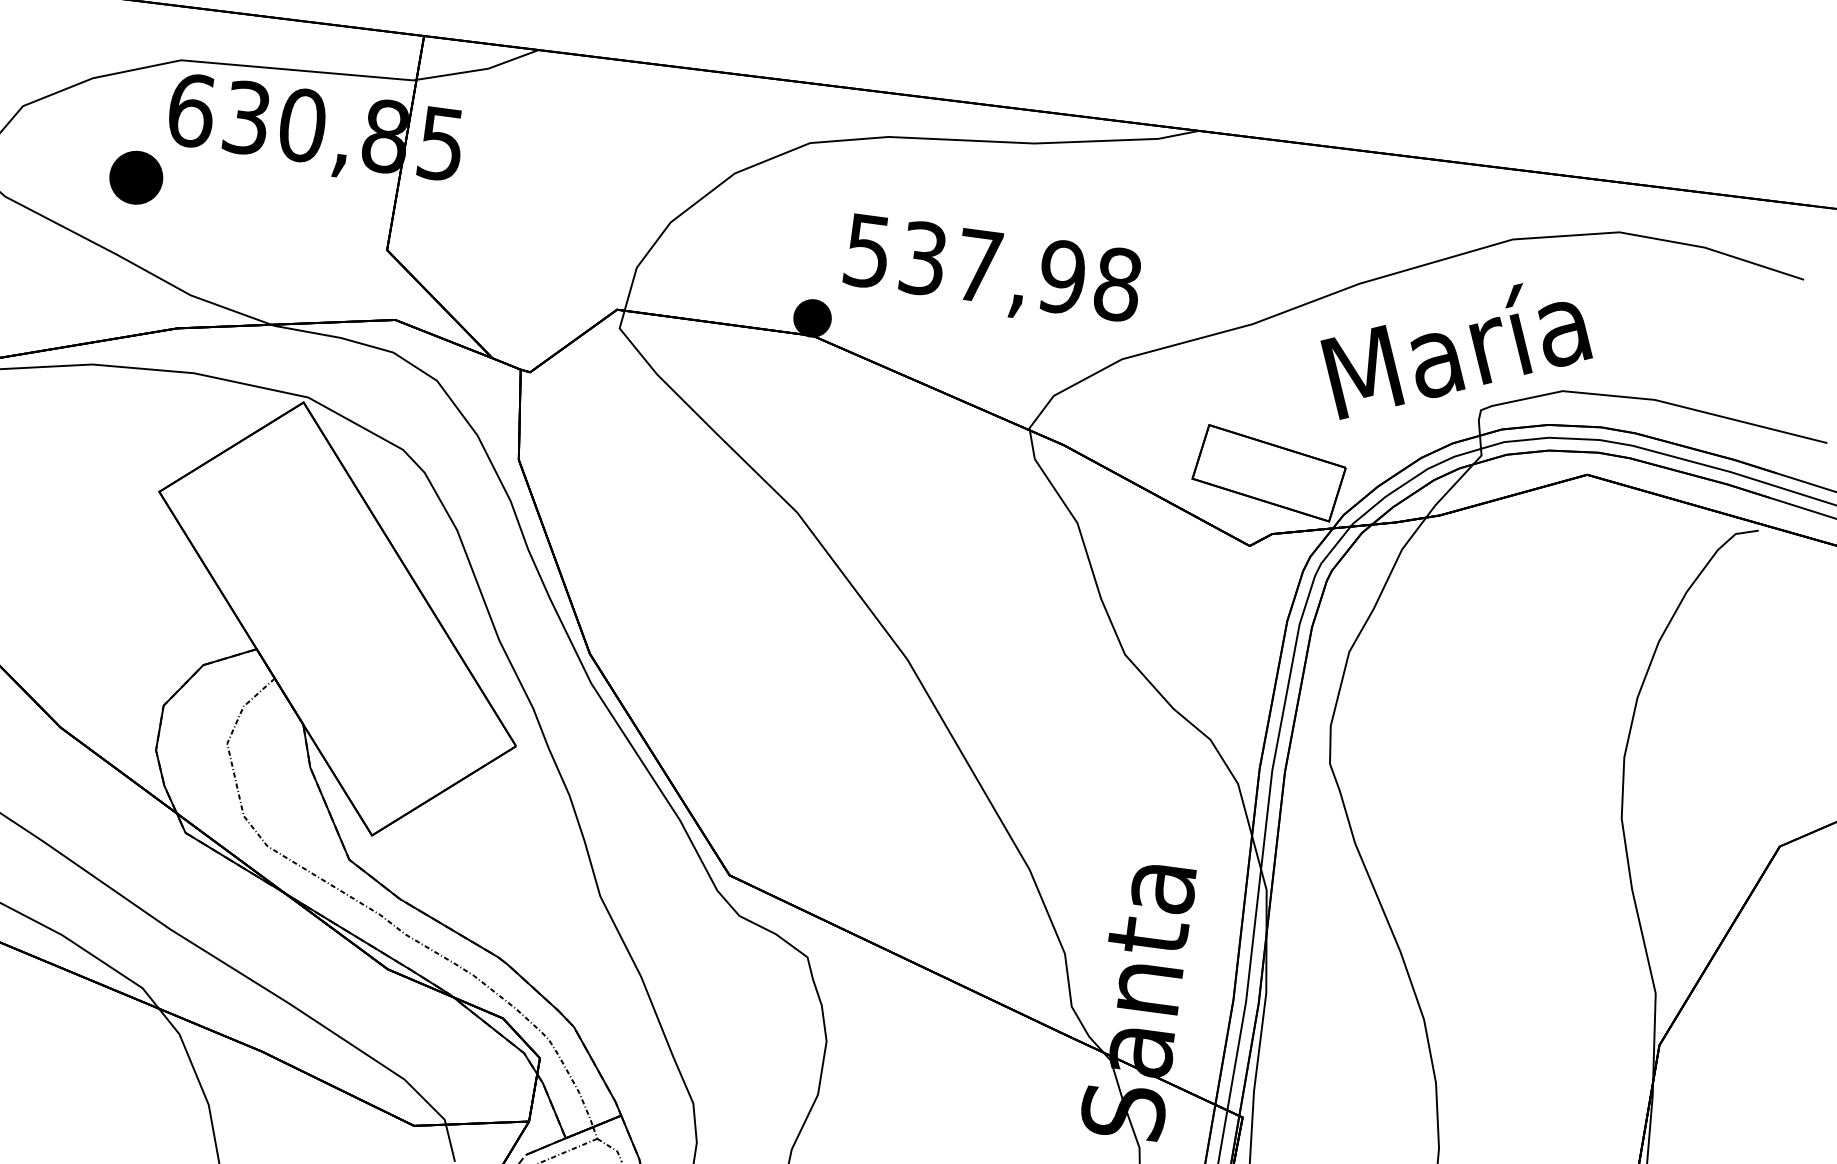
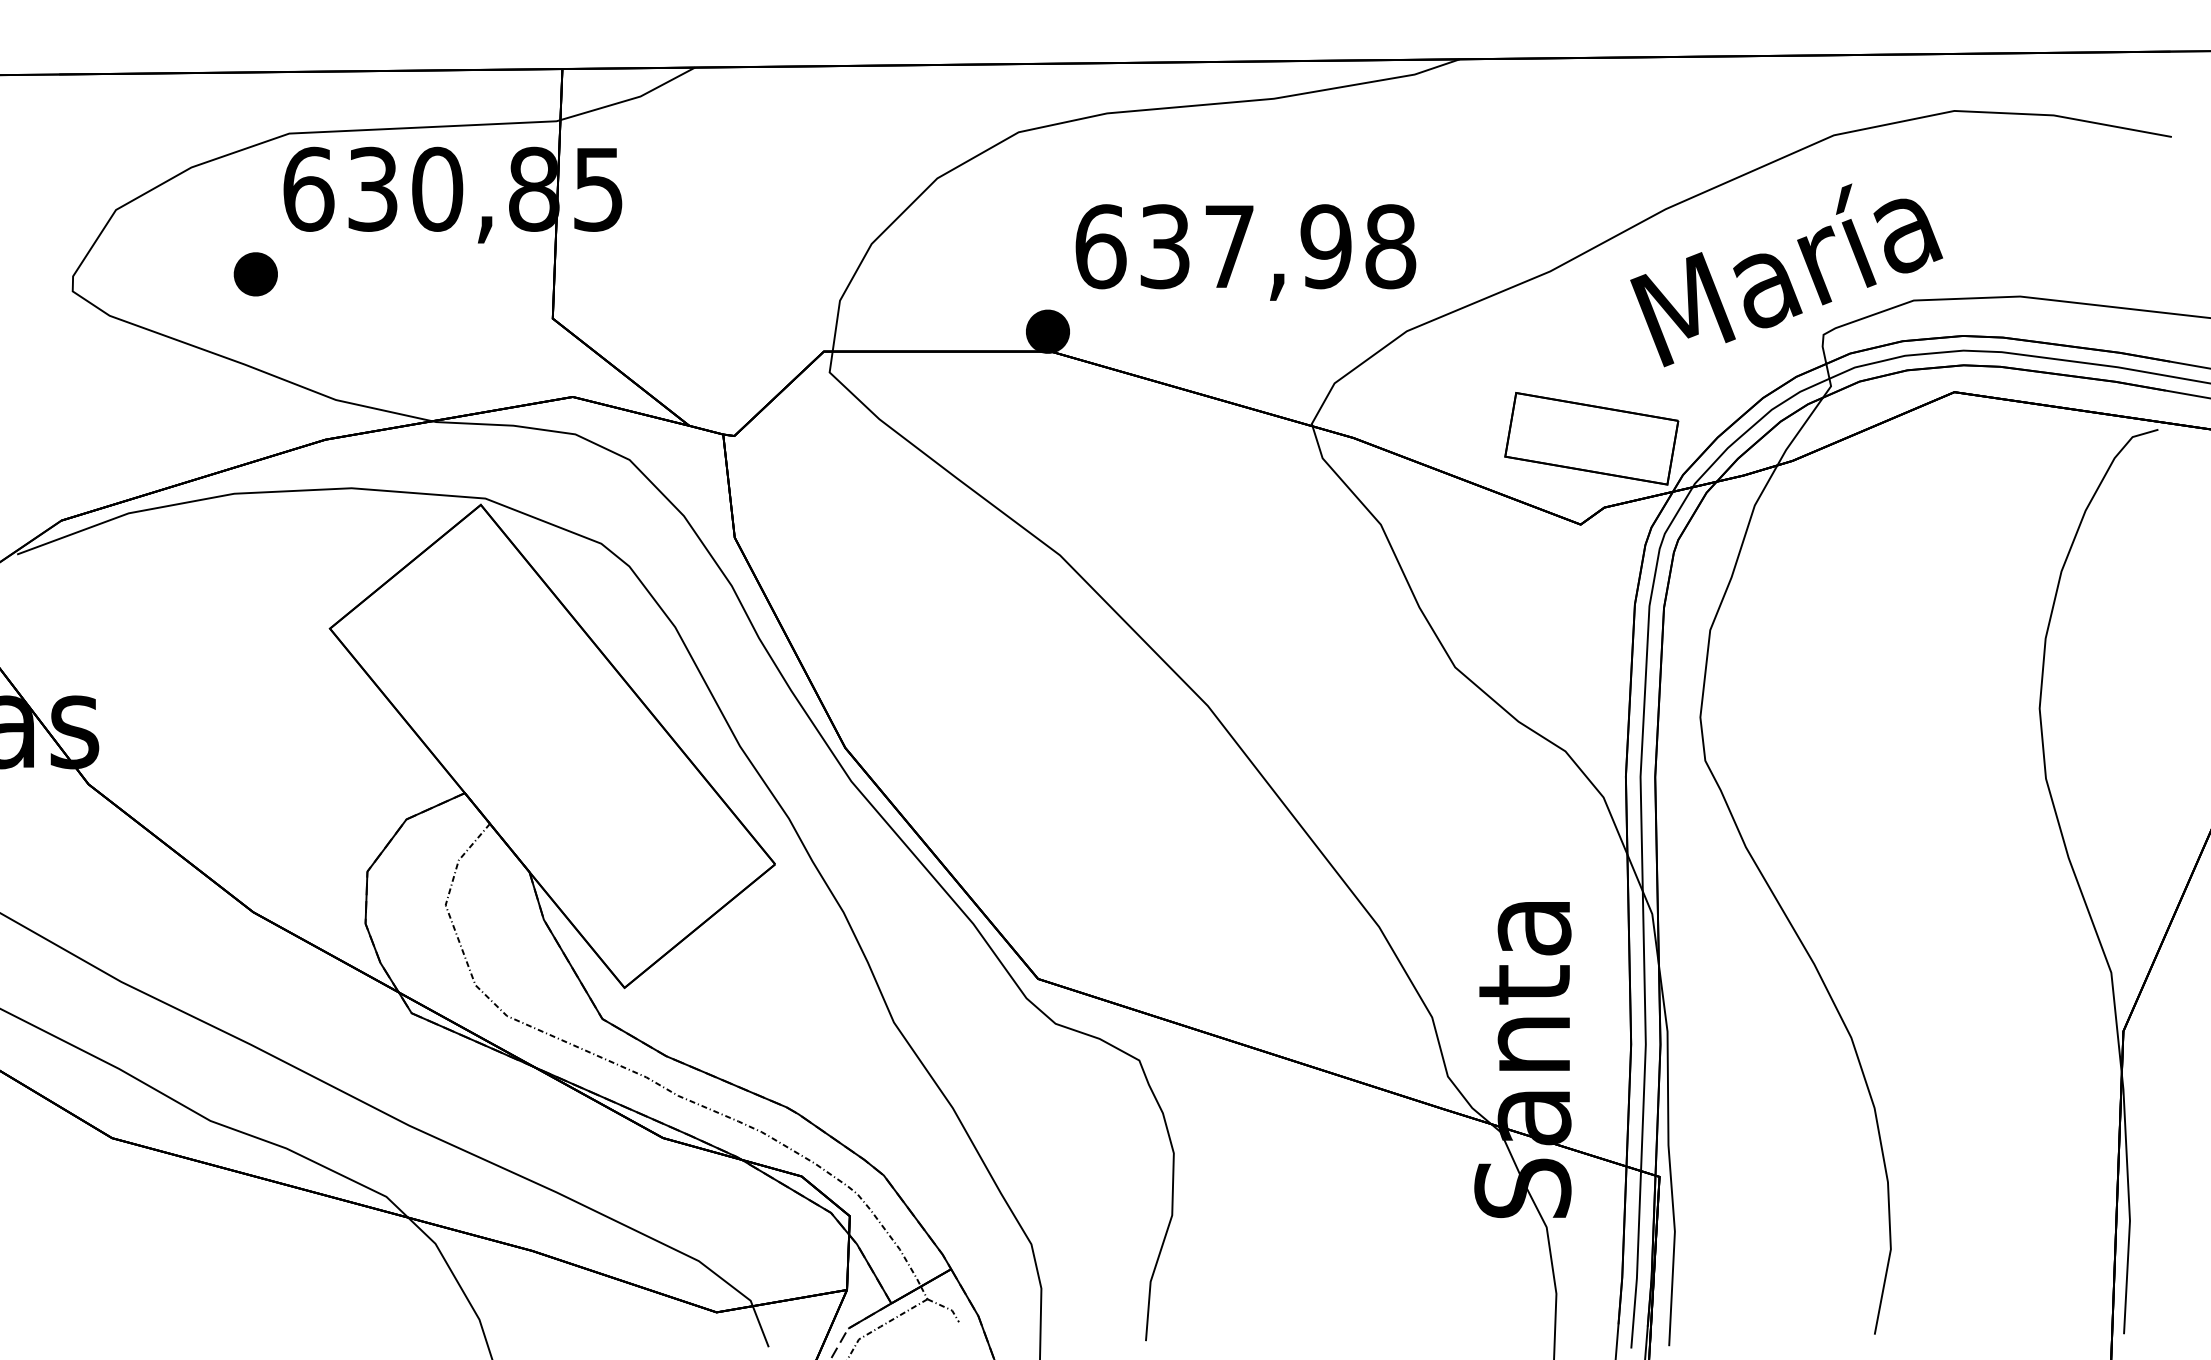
part: (135, 177) -> (255, 274), size x0.71
text: (867, 250) -> (1100, 246), 537,98 -> 637,98

